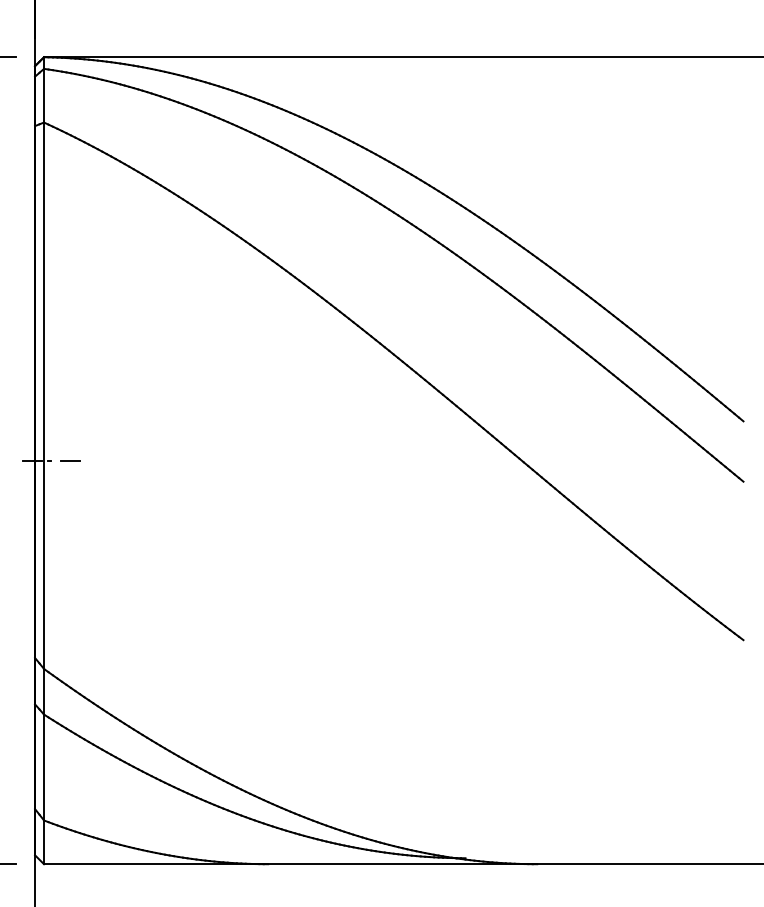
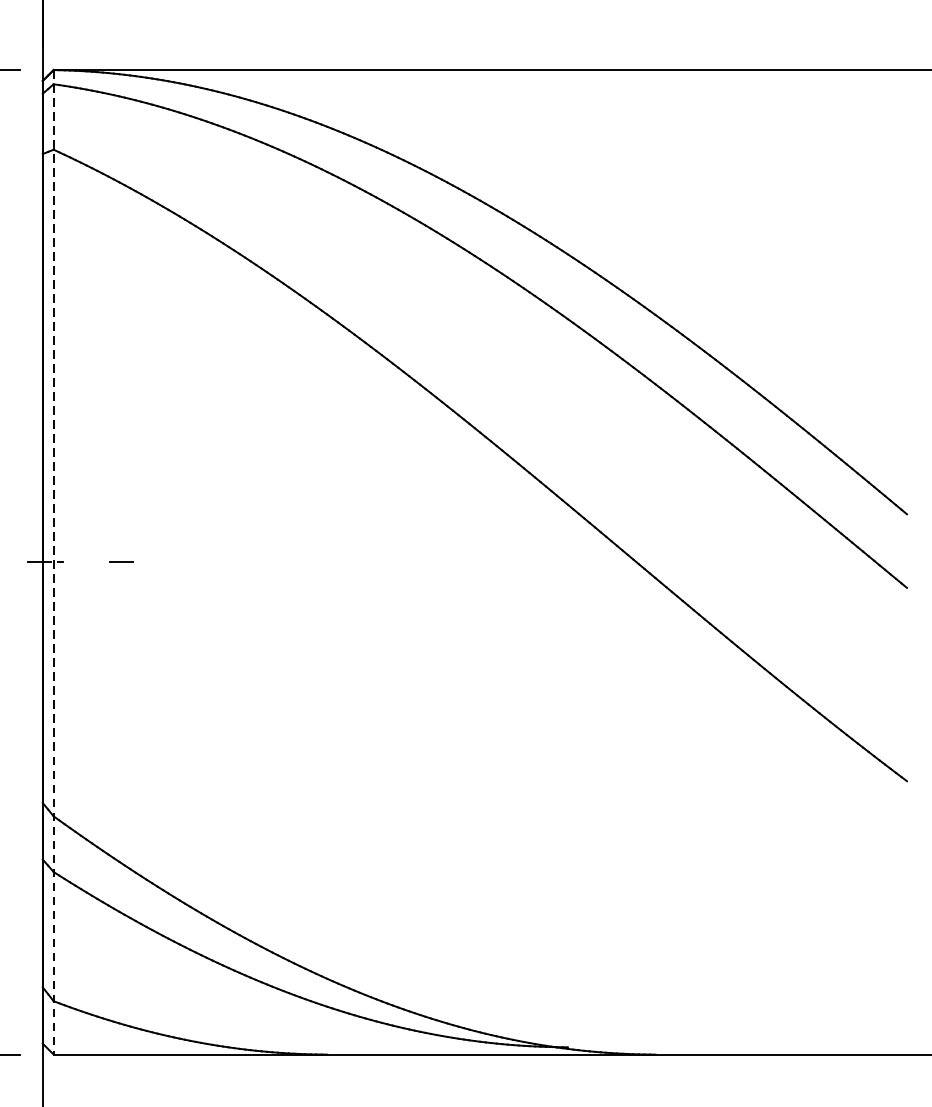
line: (44, 460) -> (54, 562), solid -> dashed
line: (70, 460) -> (121, 562), moved

